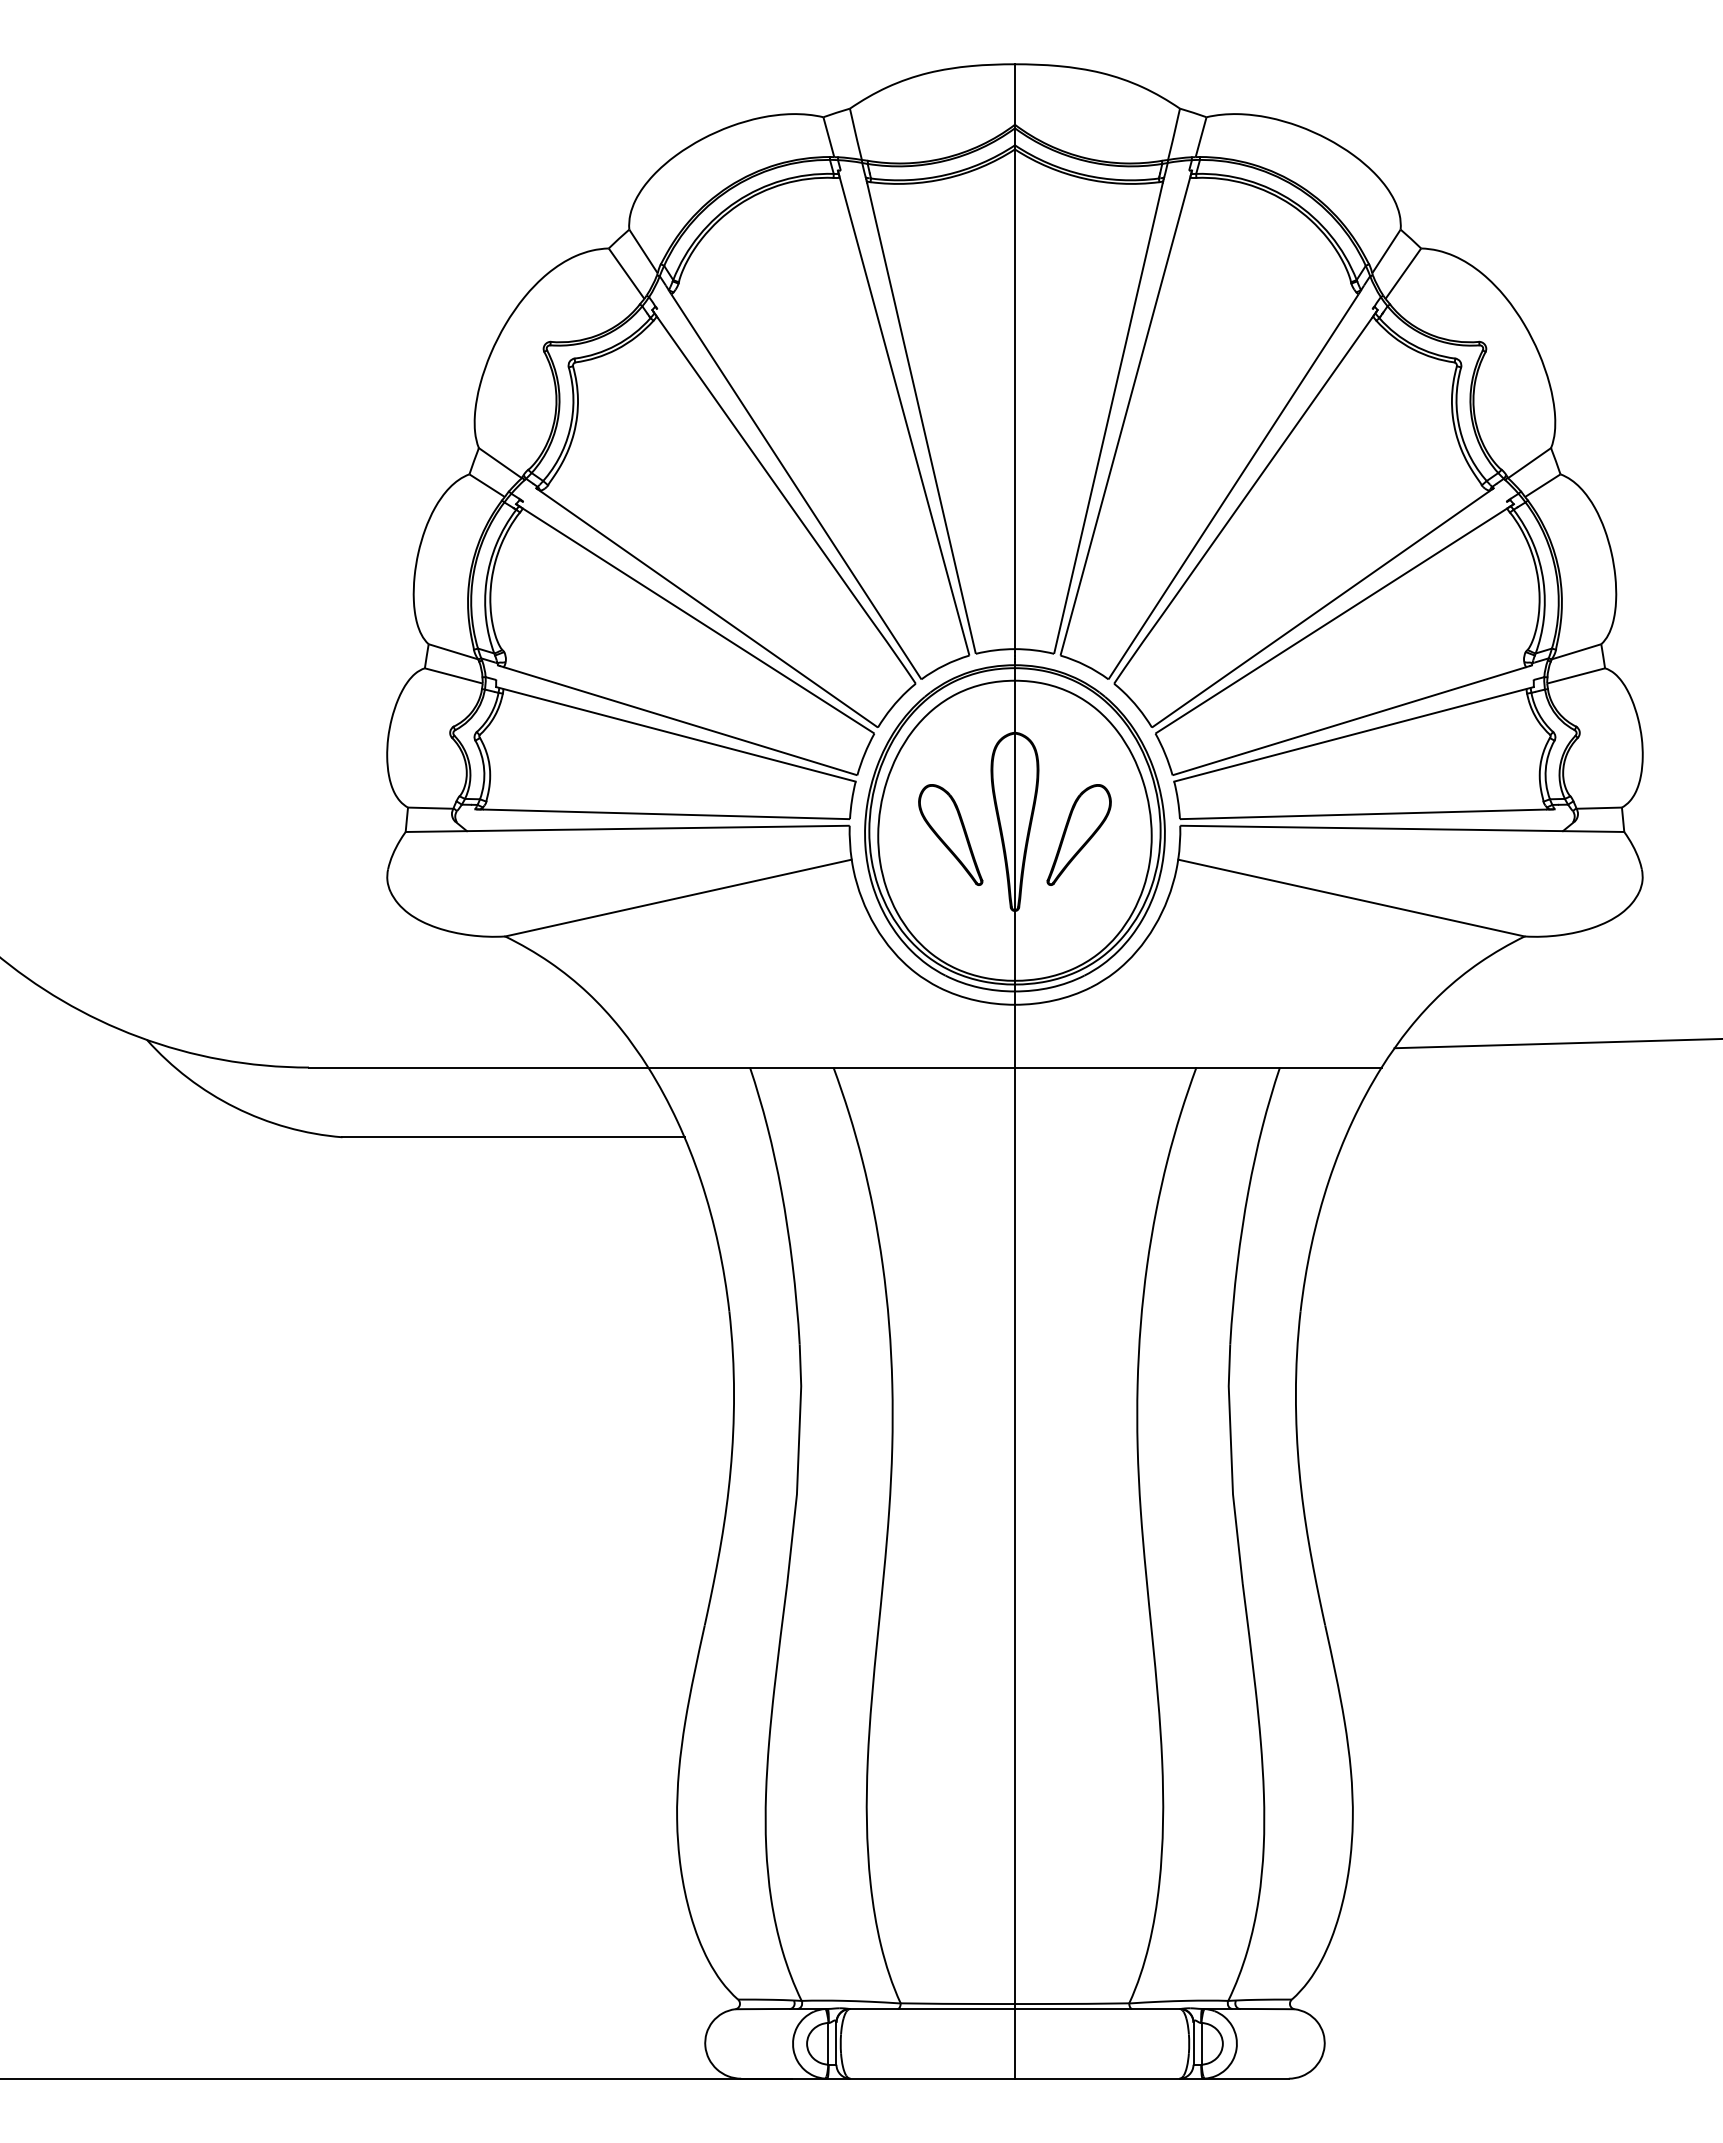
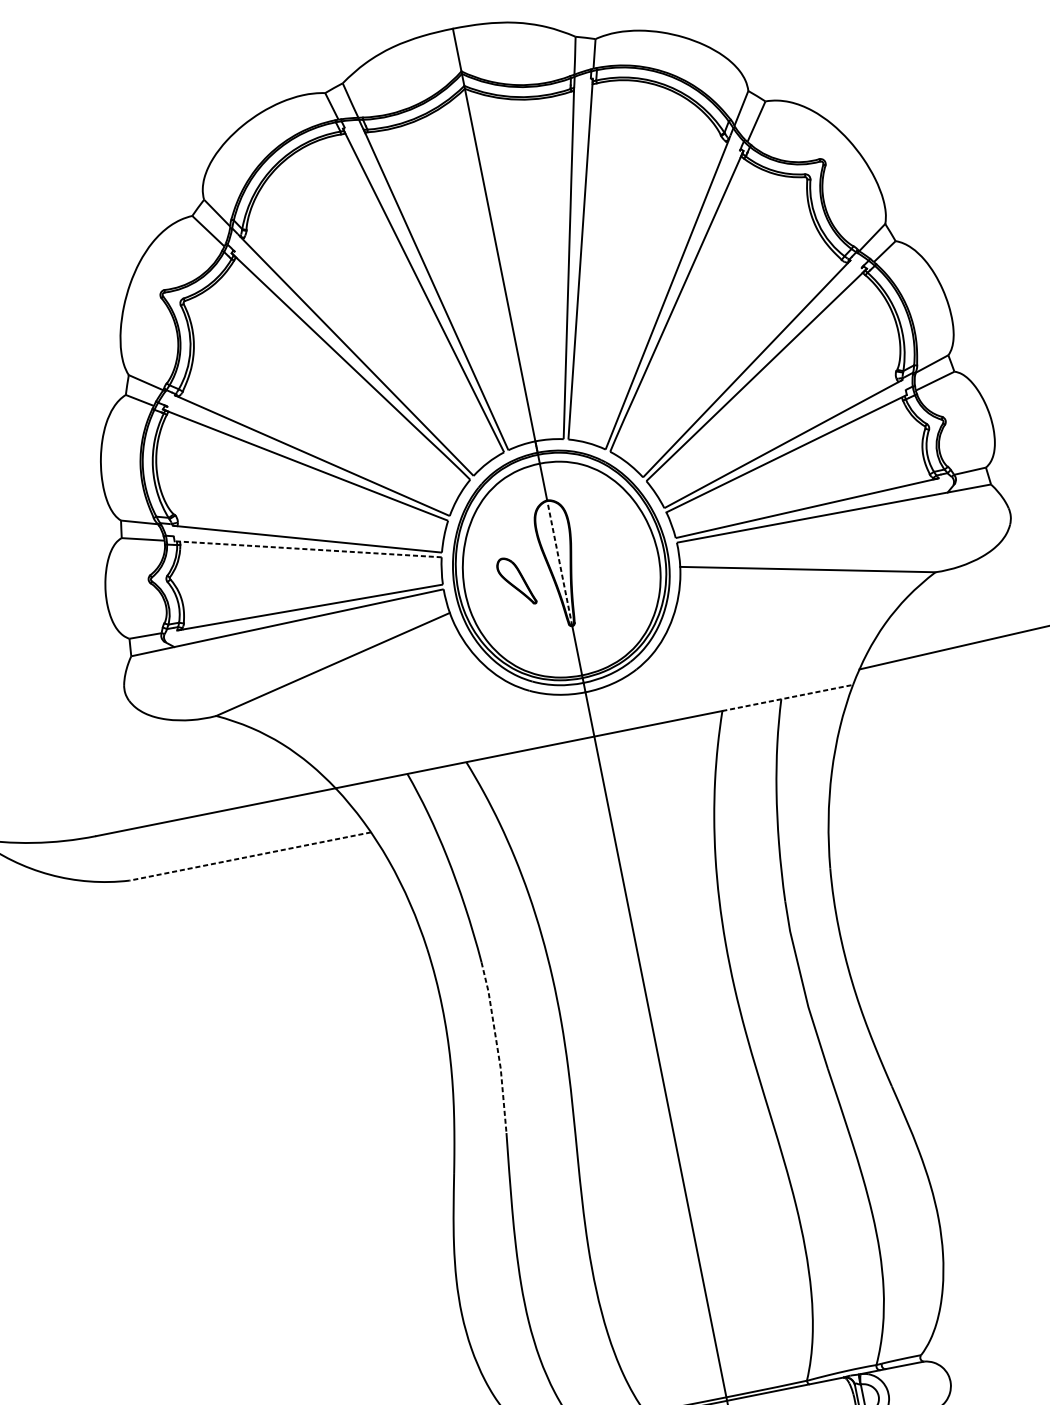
line: (675, 734) -> (307, 549), solid -> dashed
line: (1014, 821) -> (559, 563), solid -> dashed
part: (950, 834) -> (516, 581), size x0.7
part: (1078, 834) -> (606, 563), removed
line: (1288, 1067) -> (787, 698), solid -> dashed
line: (513, 1137) -> (250, 856), solid -> dashed
line: (798, 1464) -> (497, 1047), solid -> dashed

